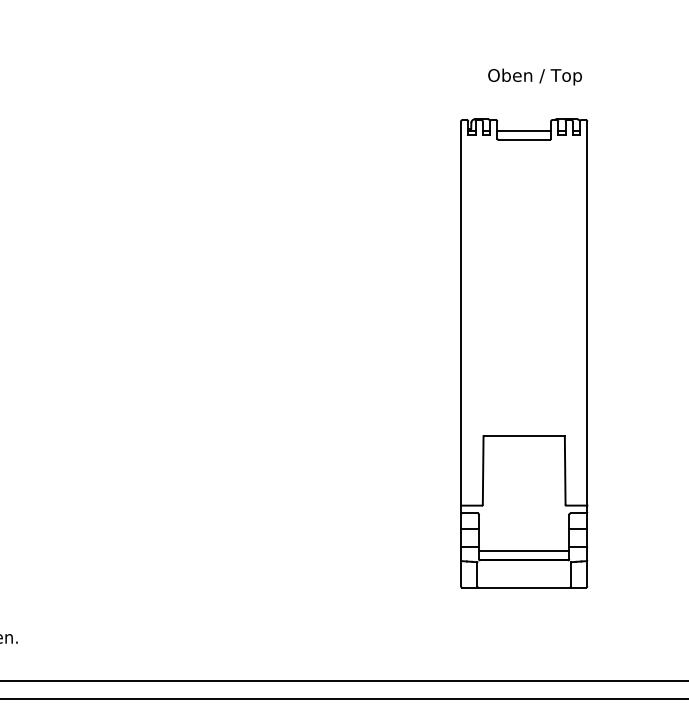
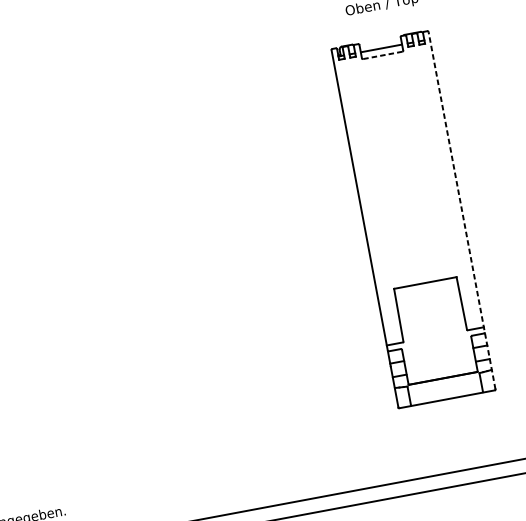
line: (524, 140) -> (383, 55), solid -> dashed
line: (587, 353) -> (462, 210), solid -> dashed
line: (524, 551) -> (442, 371), removed

